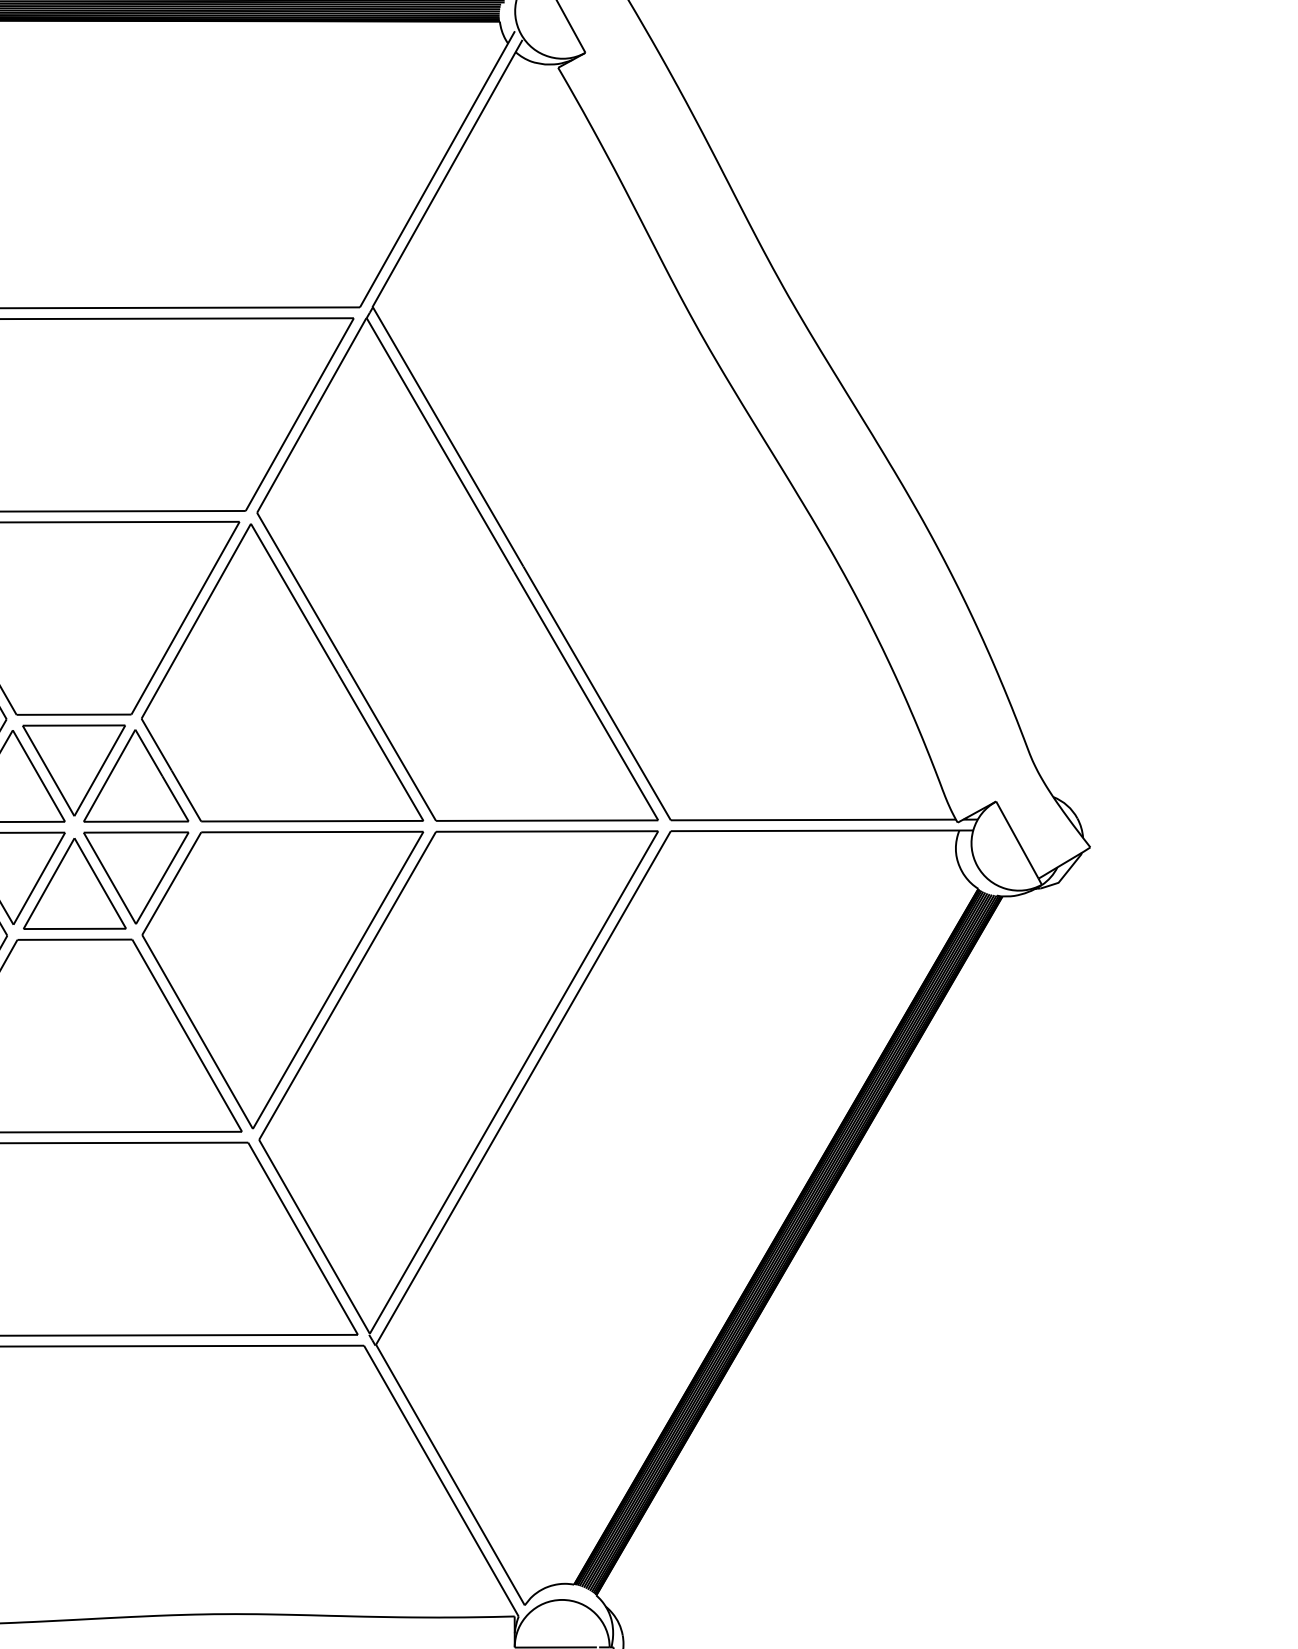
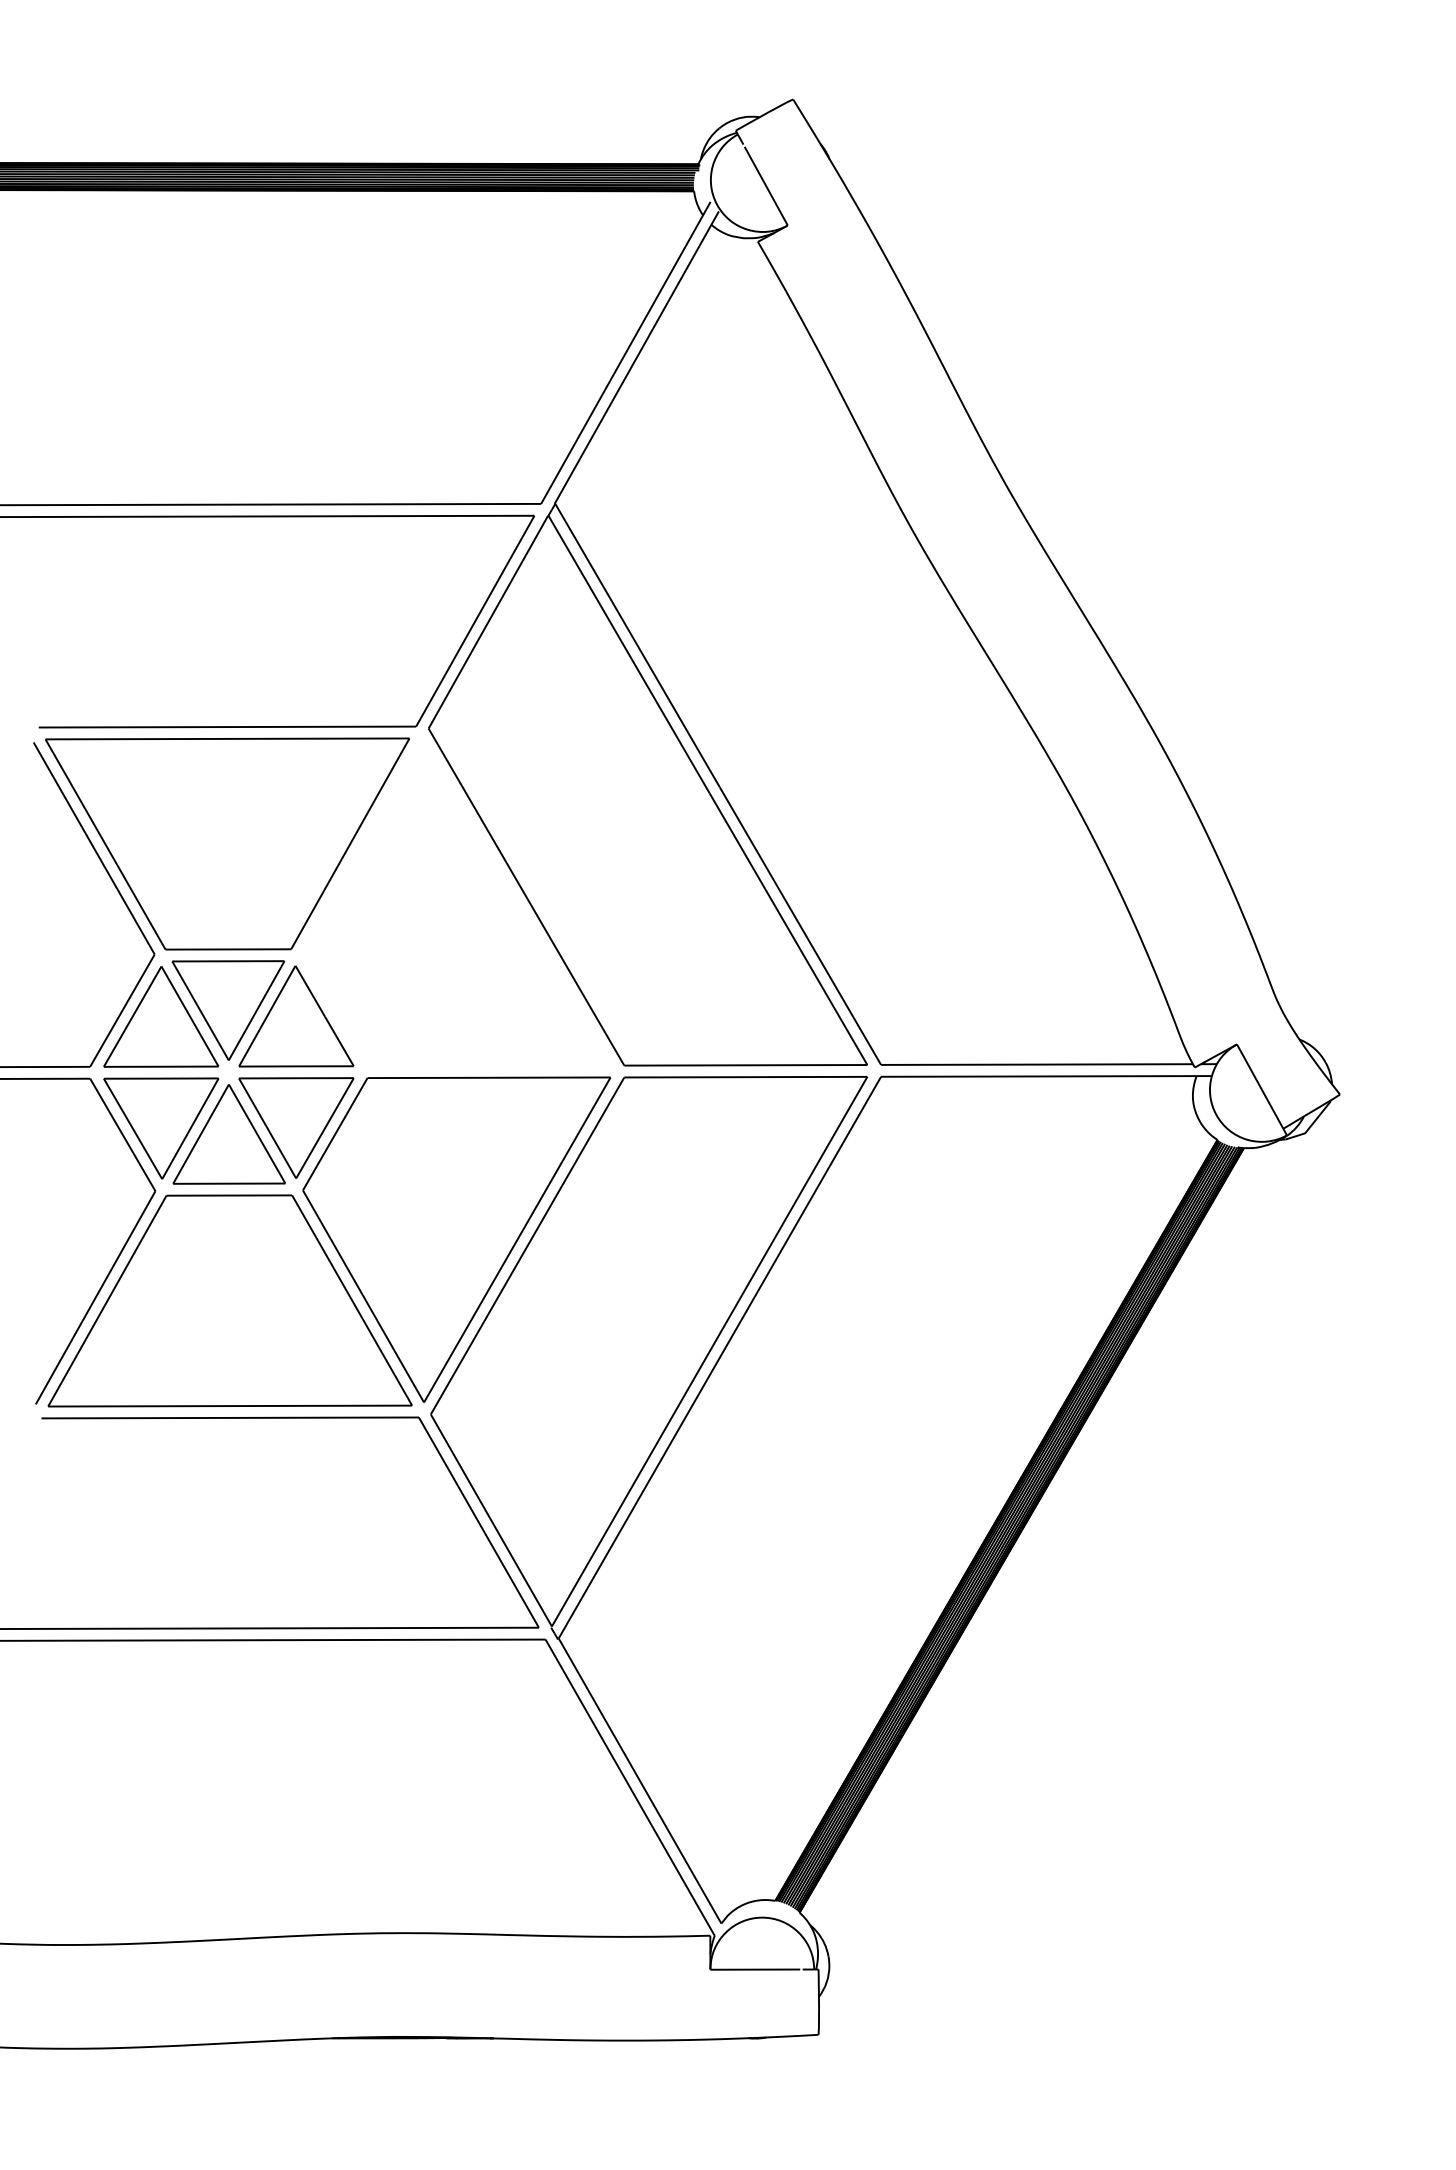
part: (282, 672) -> (456, 903), removed

